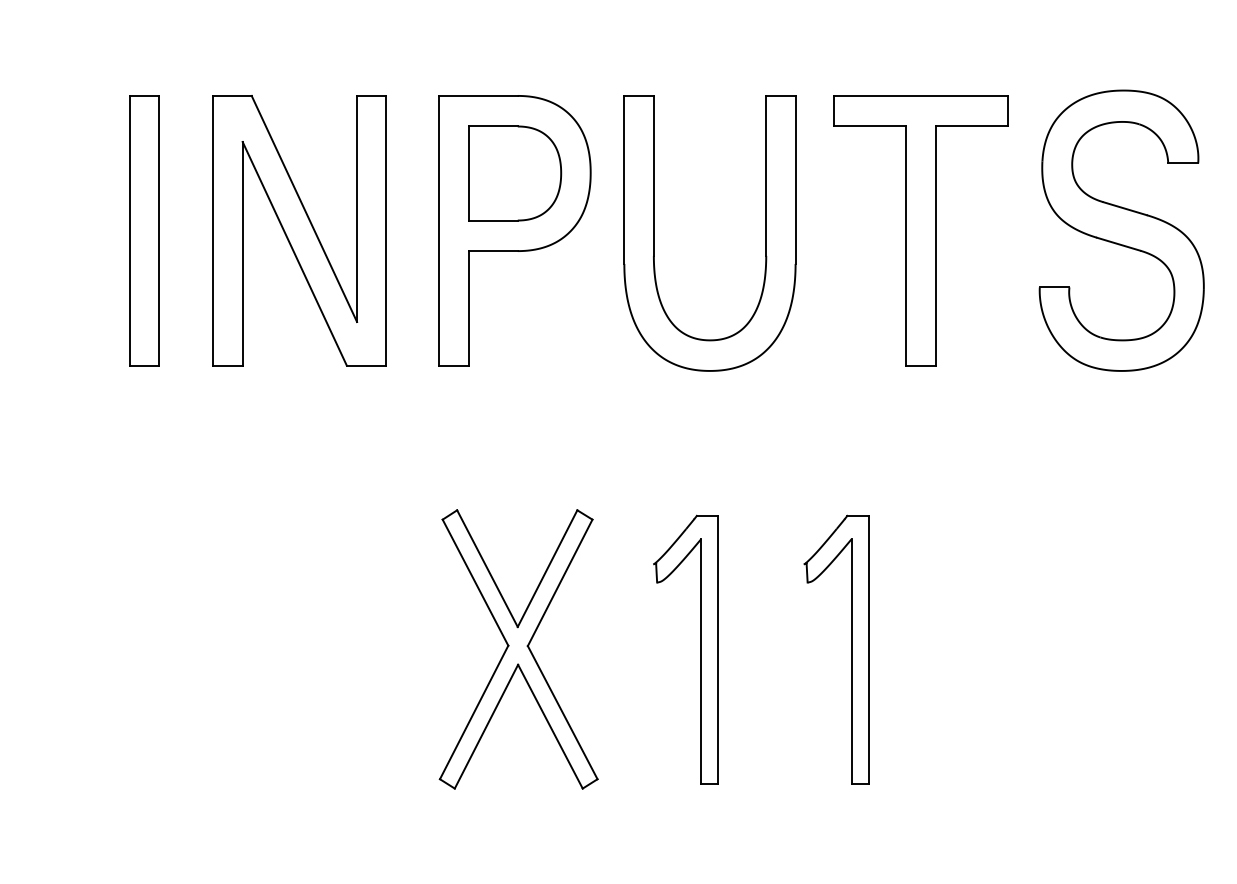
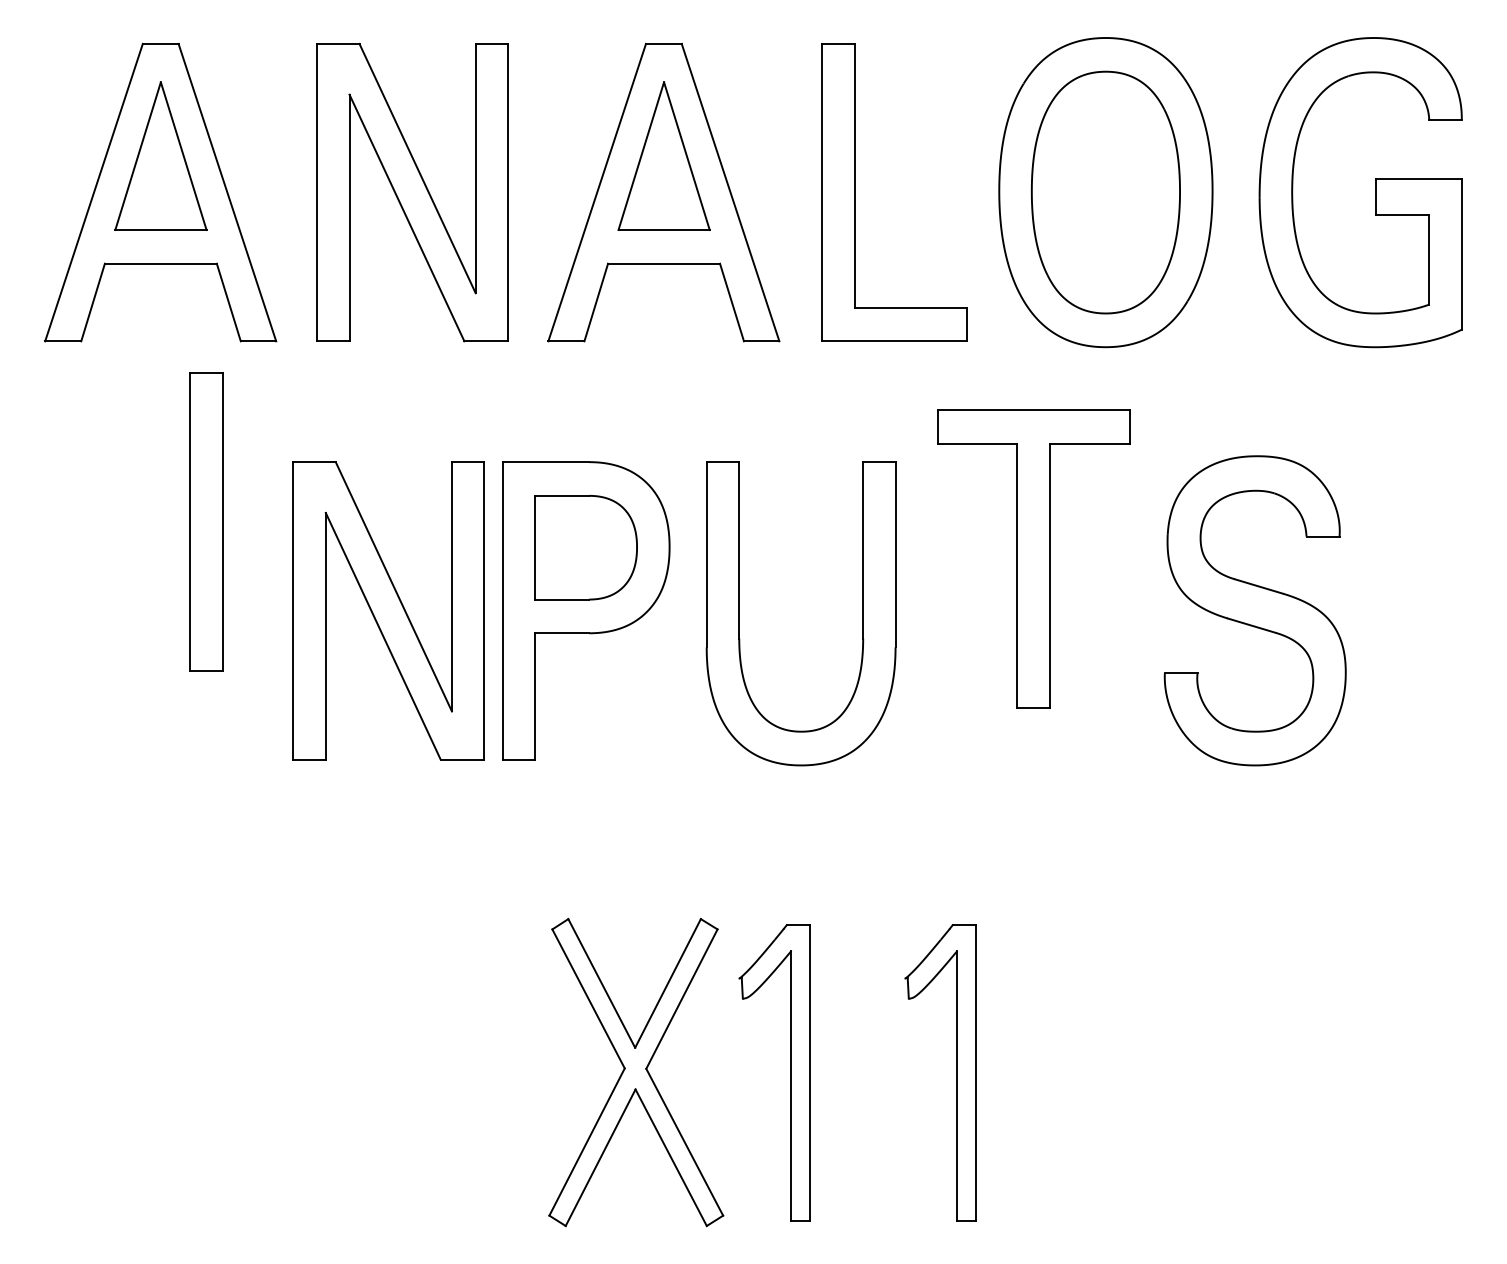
part: (144, 230) -> (206, 521), moved
part: (299, 230) -> (388, 610), moved
part: (920, 230) -> (1033, 558), moved
part: (518, 649) -> (636, 1072), moved

